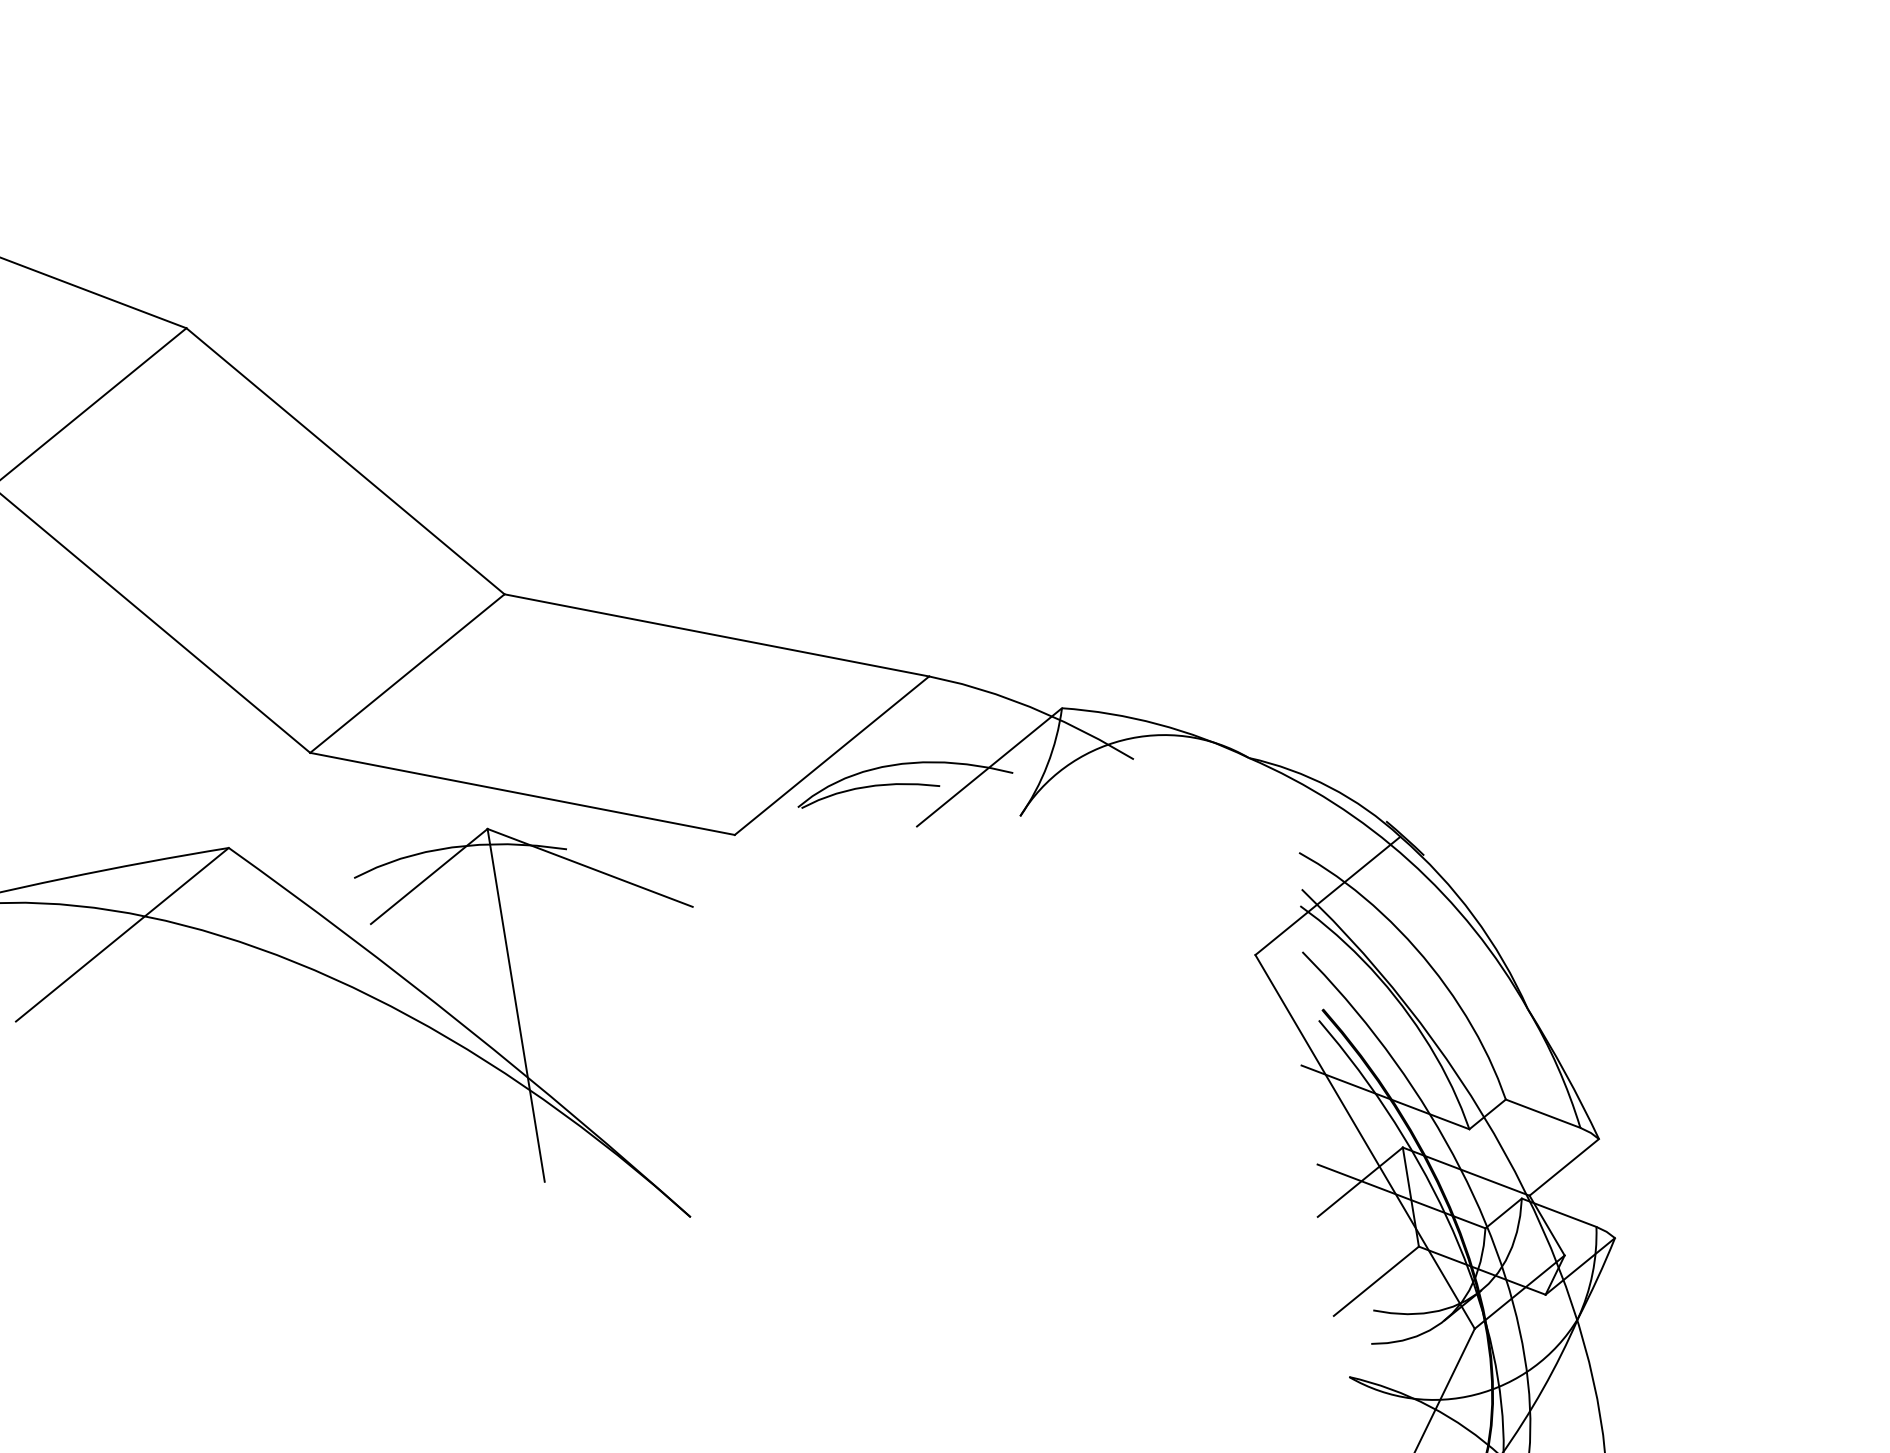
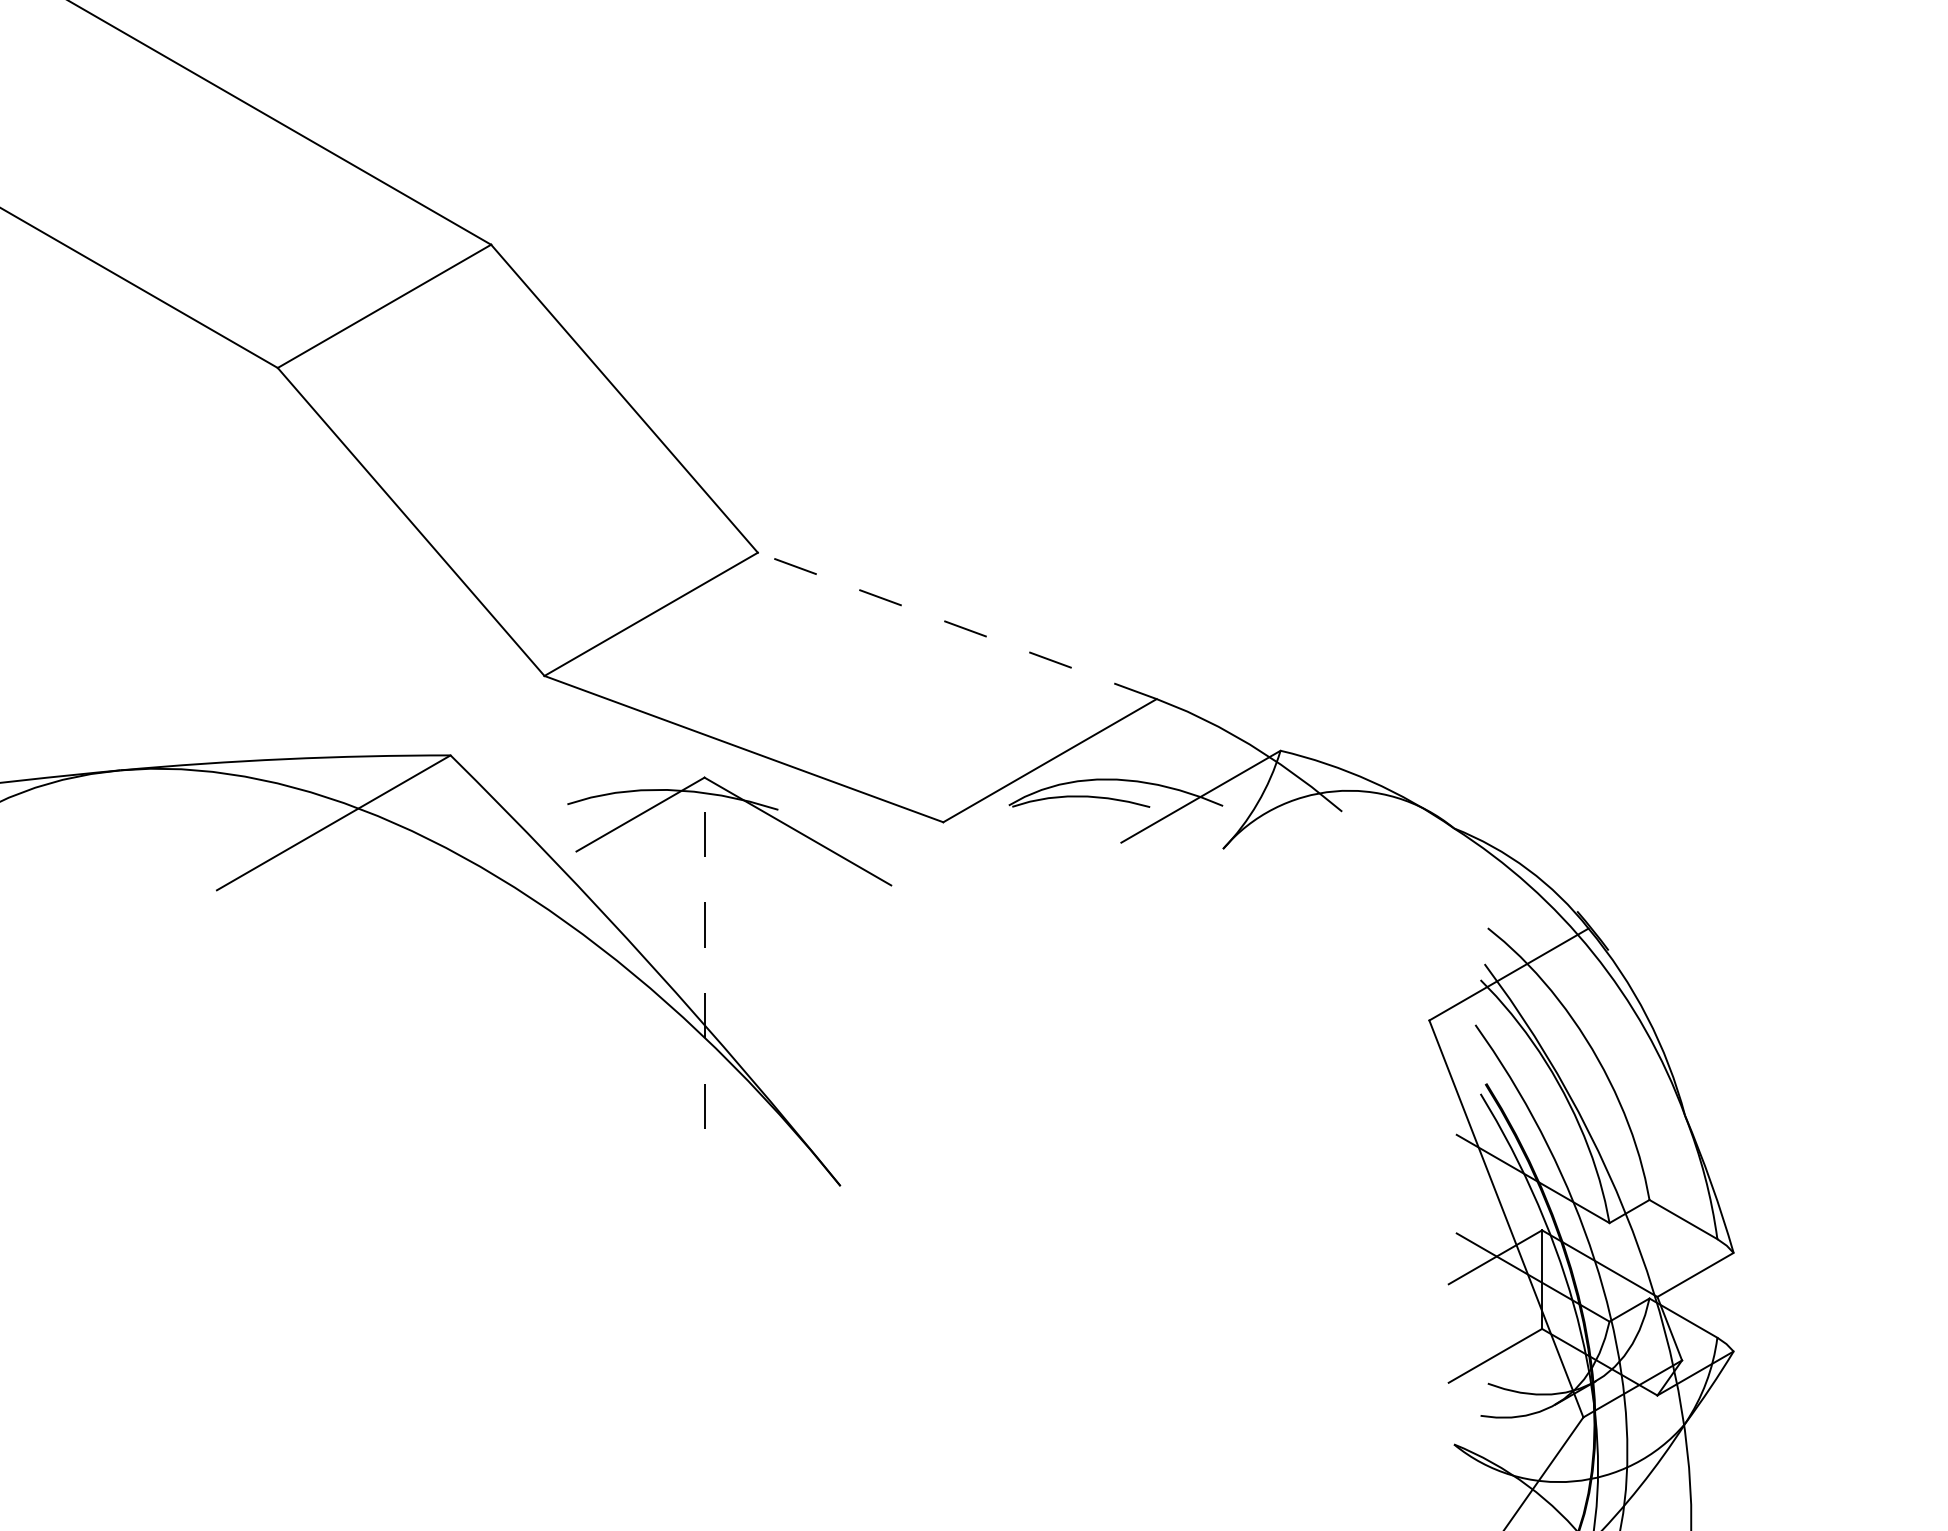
line: (715, 635) -> (956, 625), solid -> dashed
line: (516, 1005) -> (704, 953), solid -> dashed

